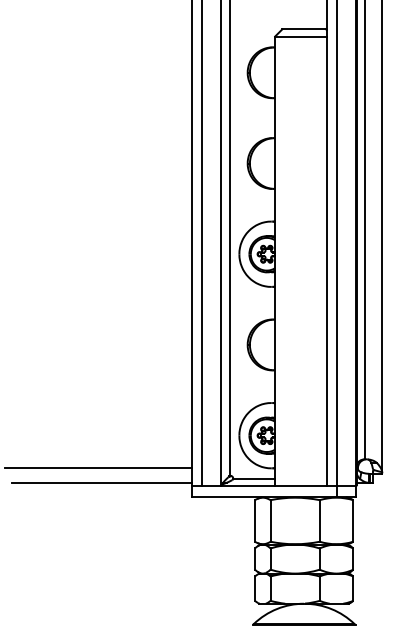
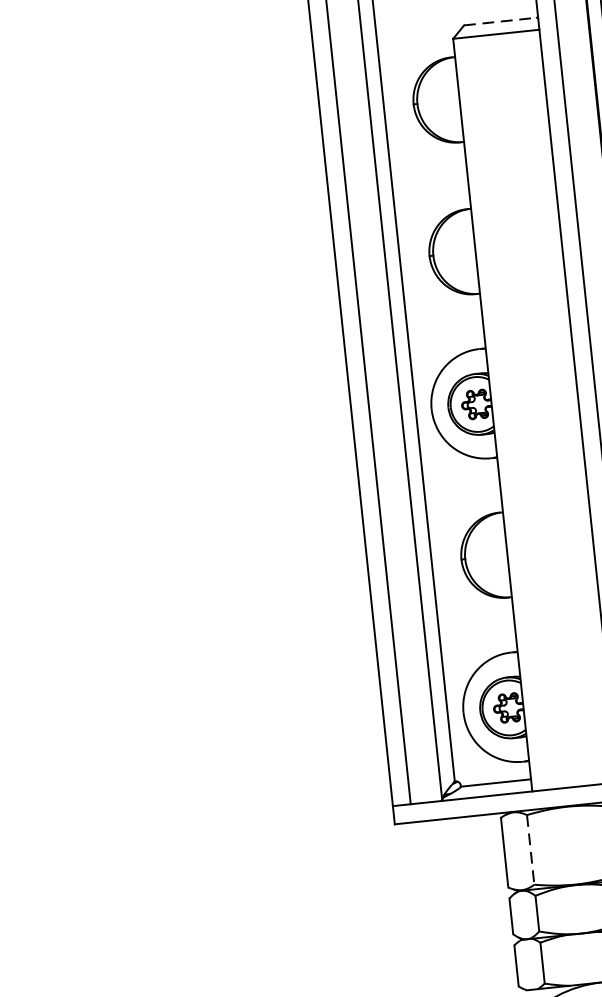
line: (304, 29) -> (501, 21), solid -> dashed
line: (97, 468) -> (231, 792), removed
line: (101, 482) -> (241, 815), removed
line: (270, 520) -> (530, 849), solid -> dashed

